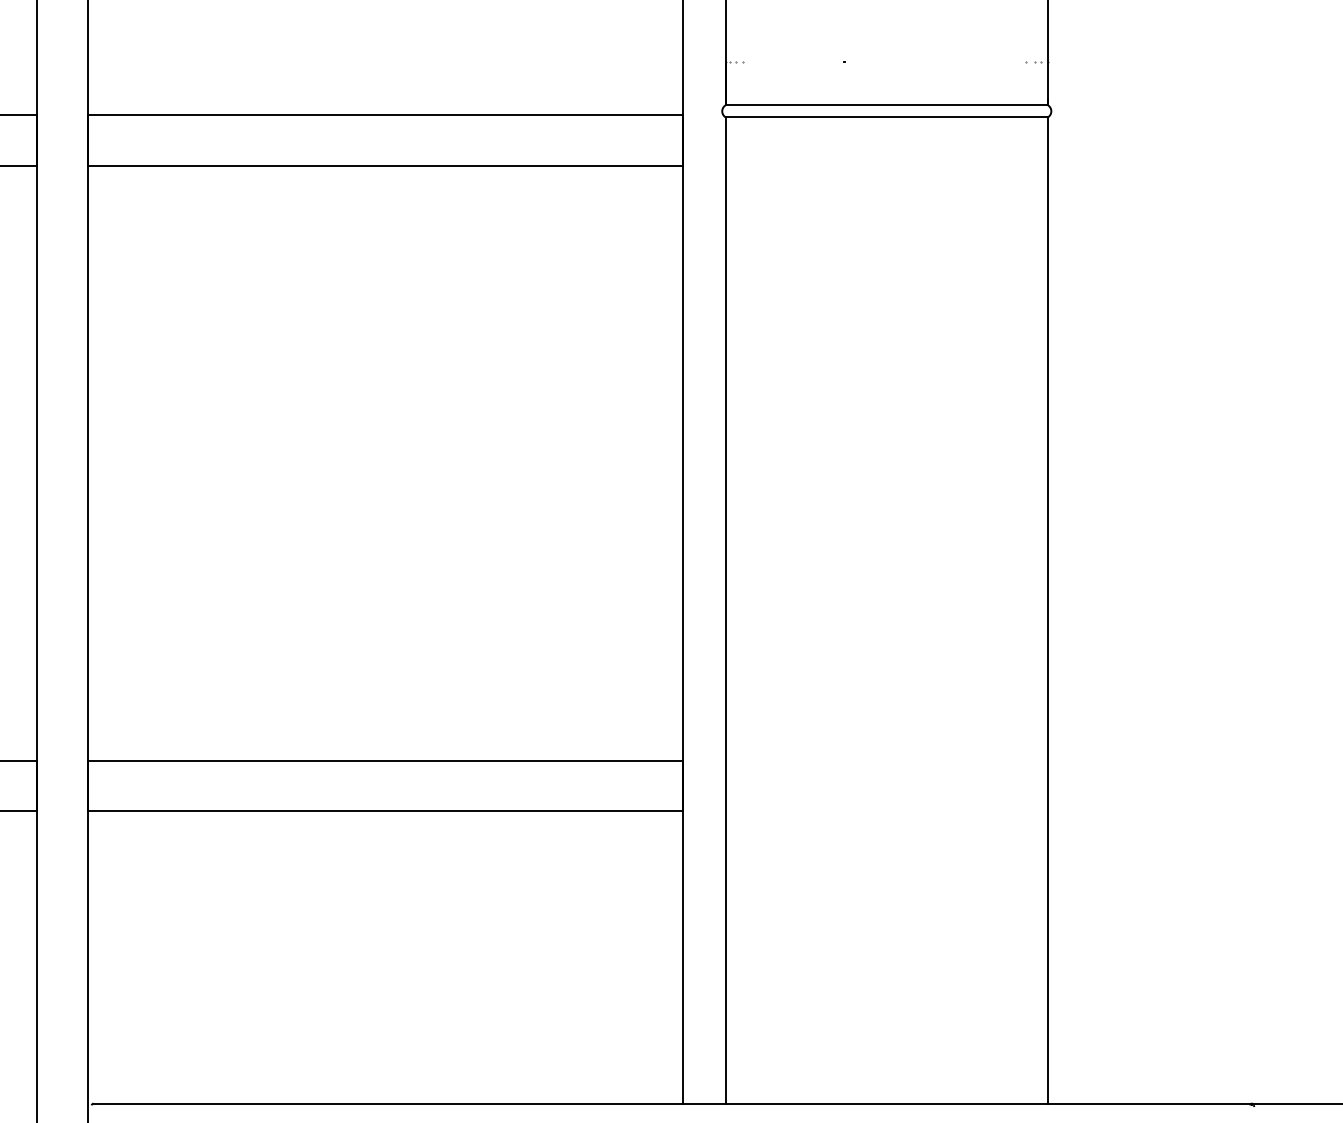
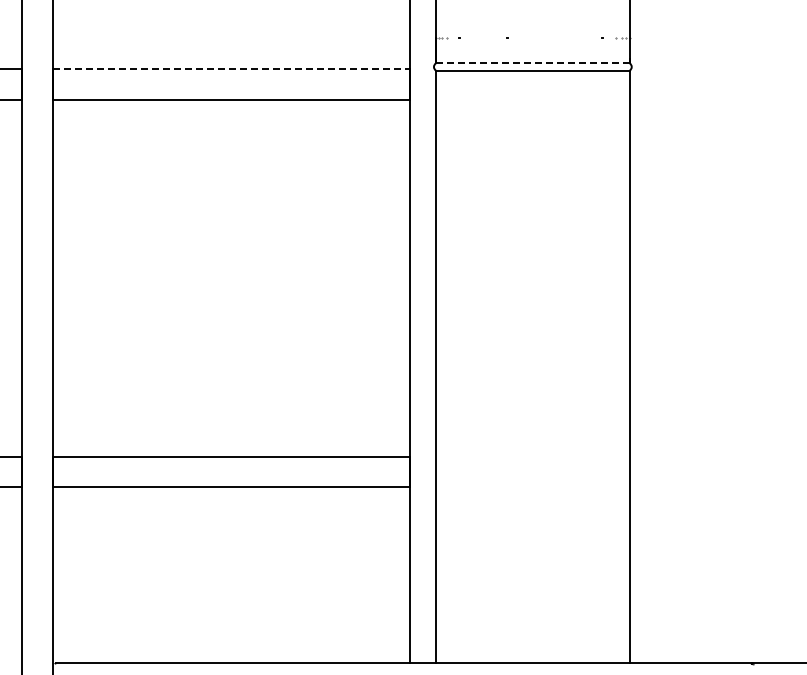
line: (886, 105) -> (532, 63), solid -> dashed
line: (385, 115) -> (231, 69), solid -> dashed

